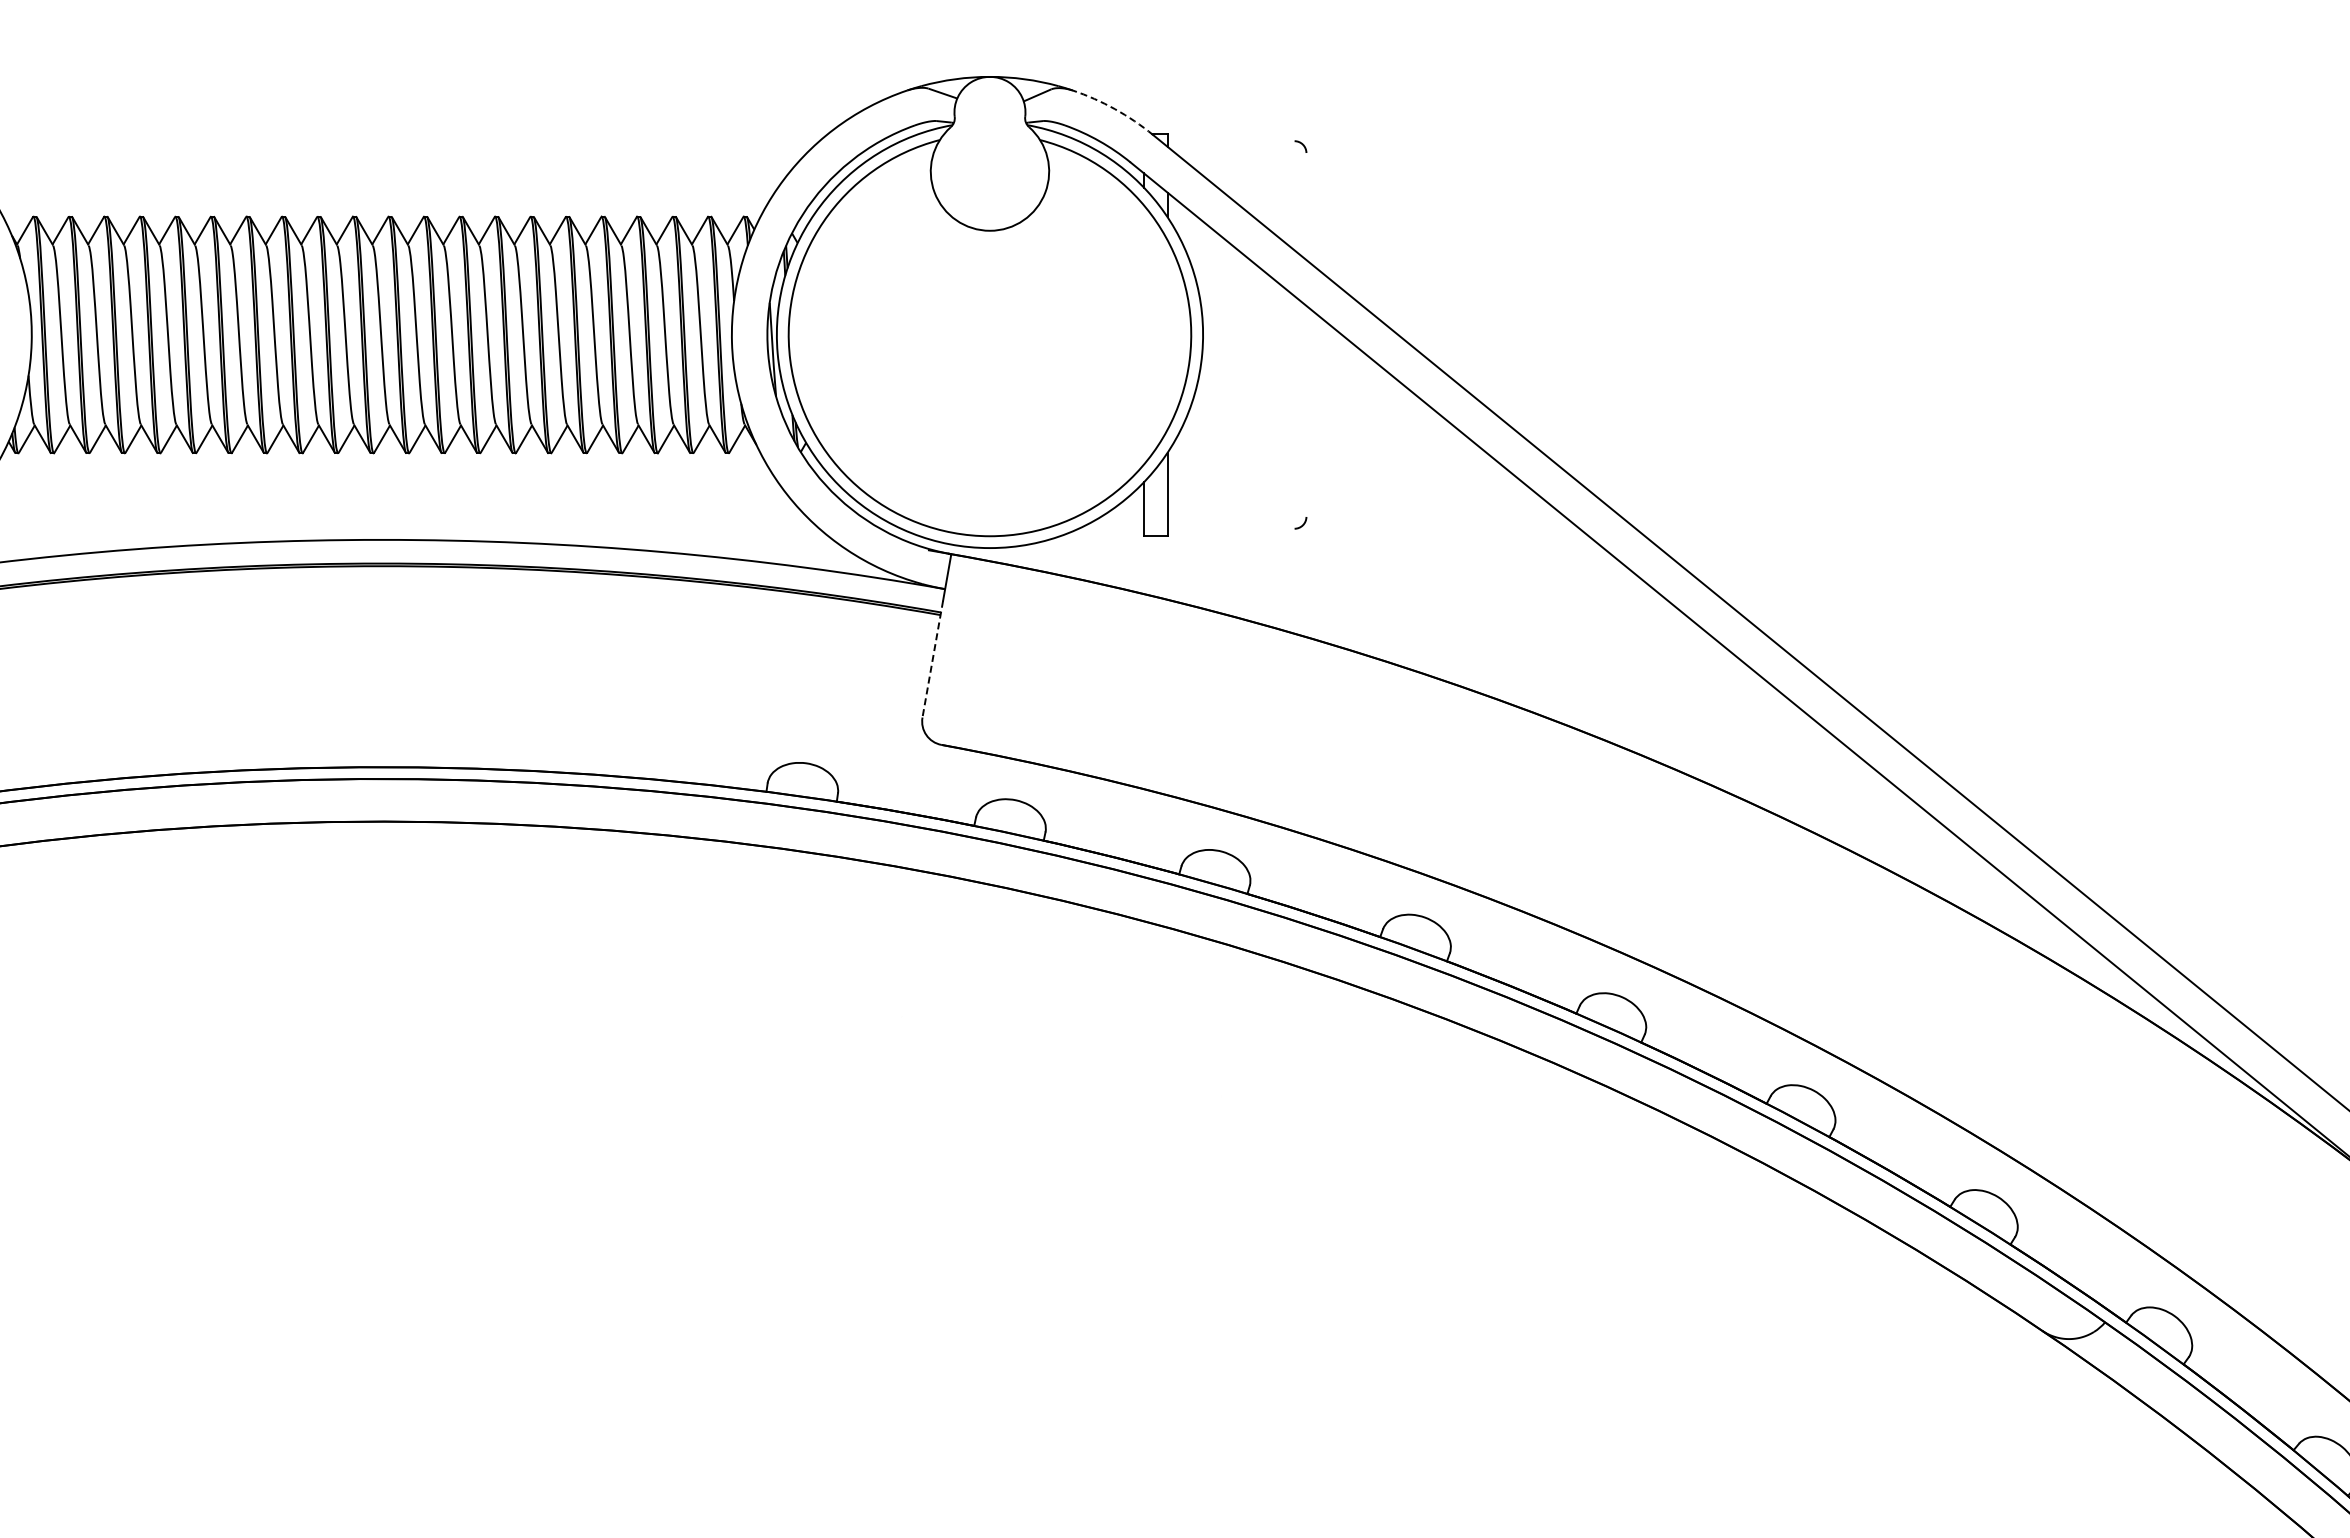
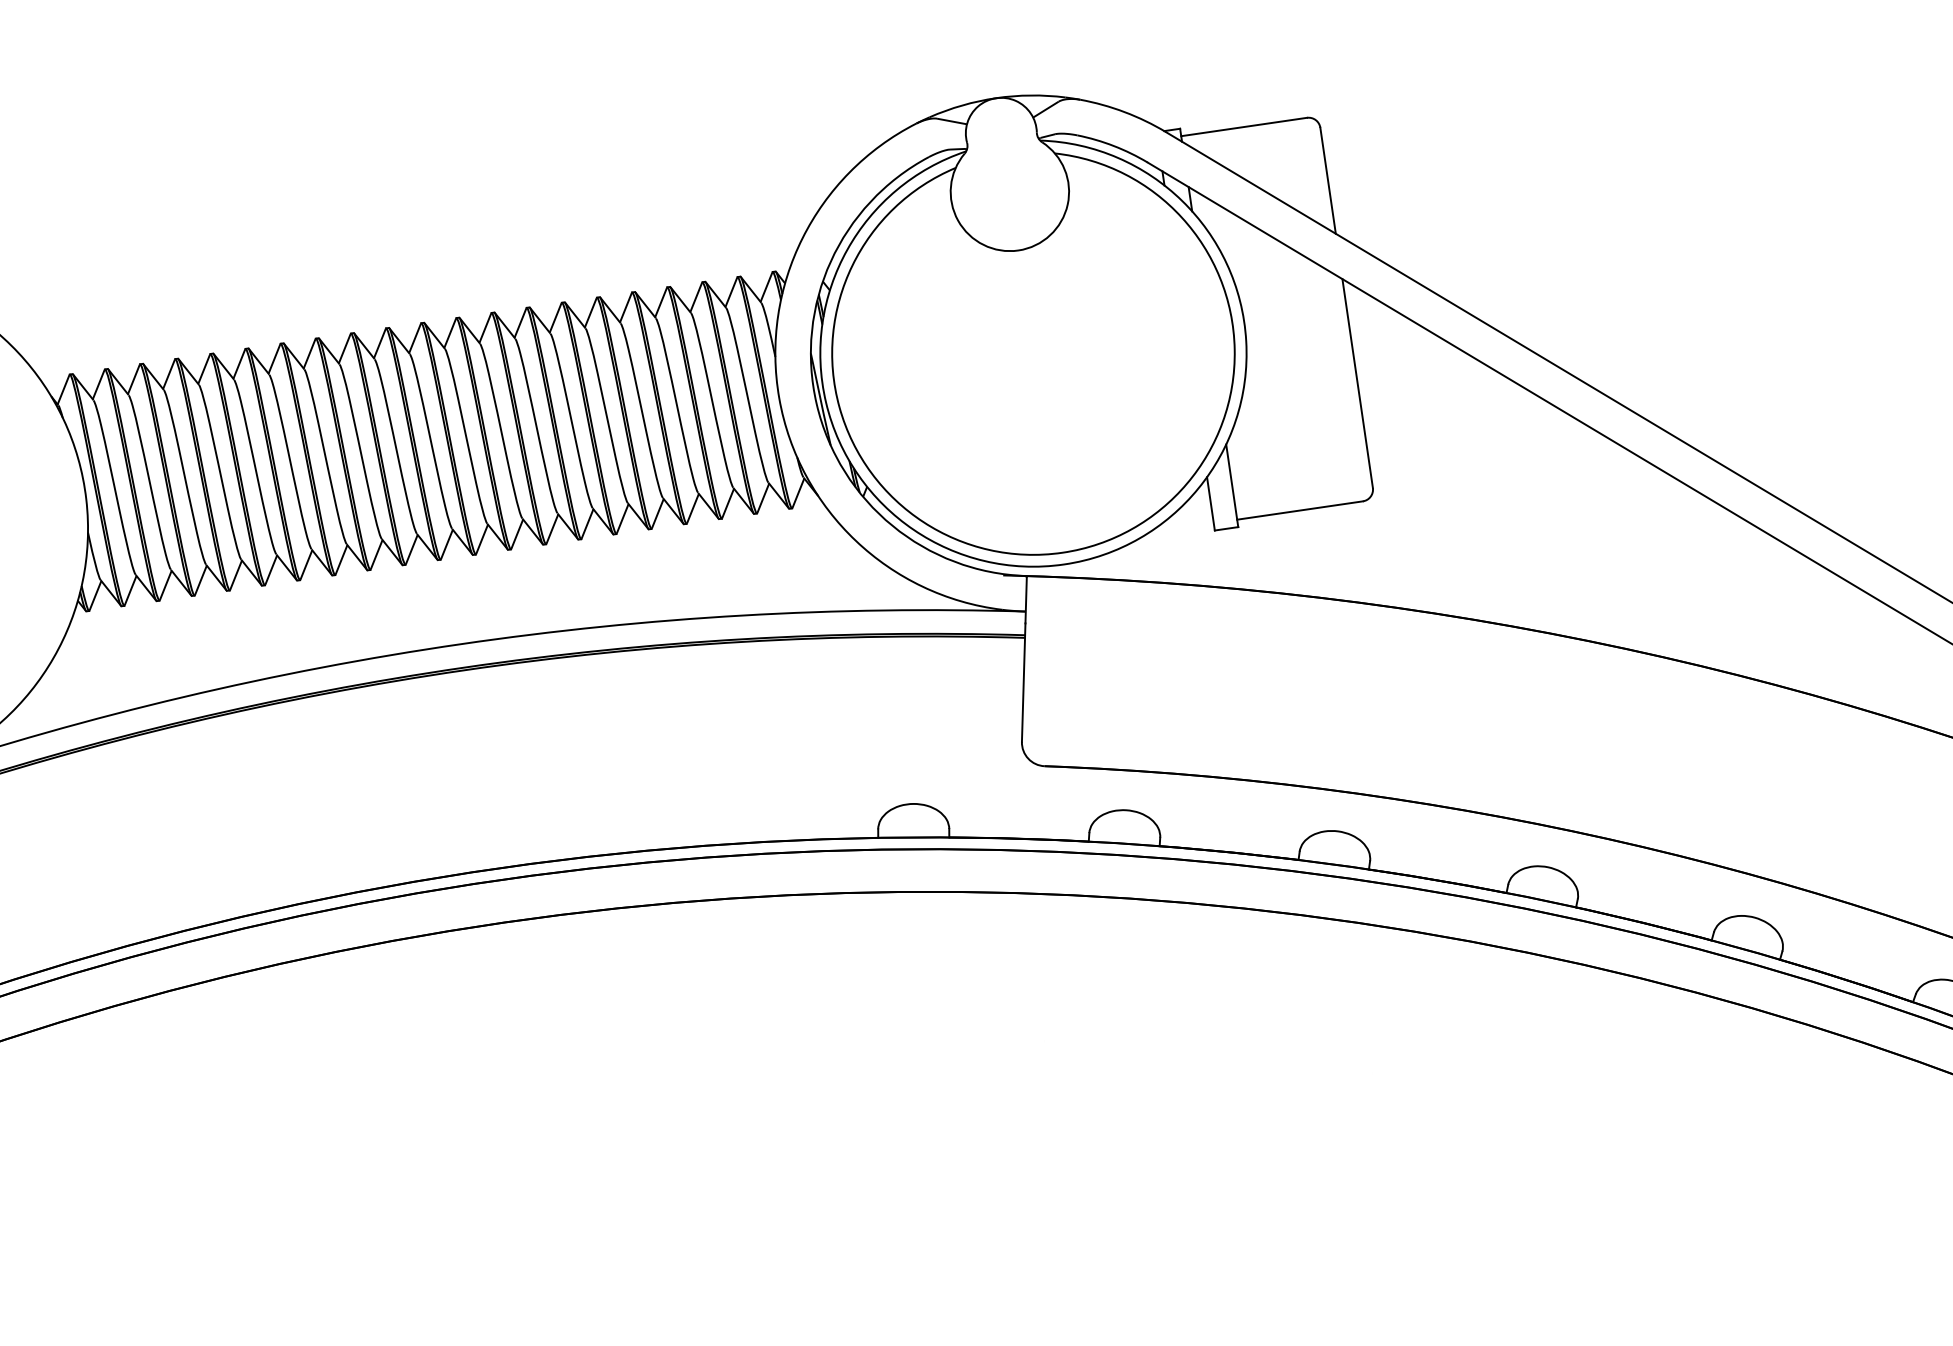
arc: (1115, 109) -> (1125, 112), dashed -> solid
line: (1230, 141) -> (1243, 127), added
line: (1306, 206) -> (1328, 180), added
line: (1306, 410) -> (1357, 382), added
line: (1230, 528) -> (1299, 510), added
line: (932, 659) -> (1023, 682), dashed -> solid

